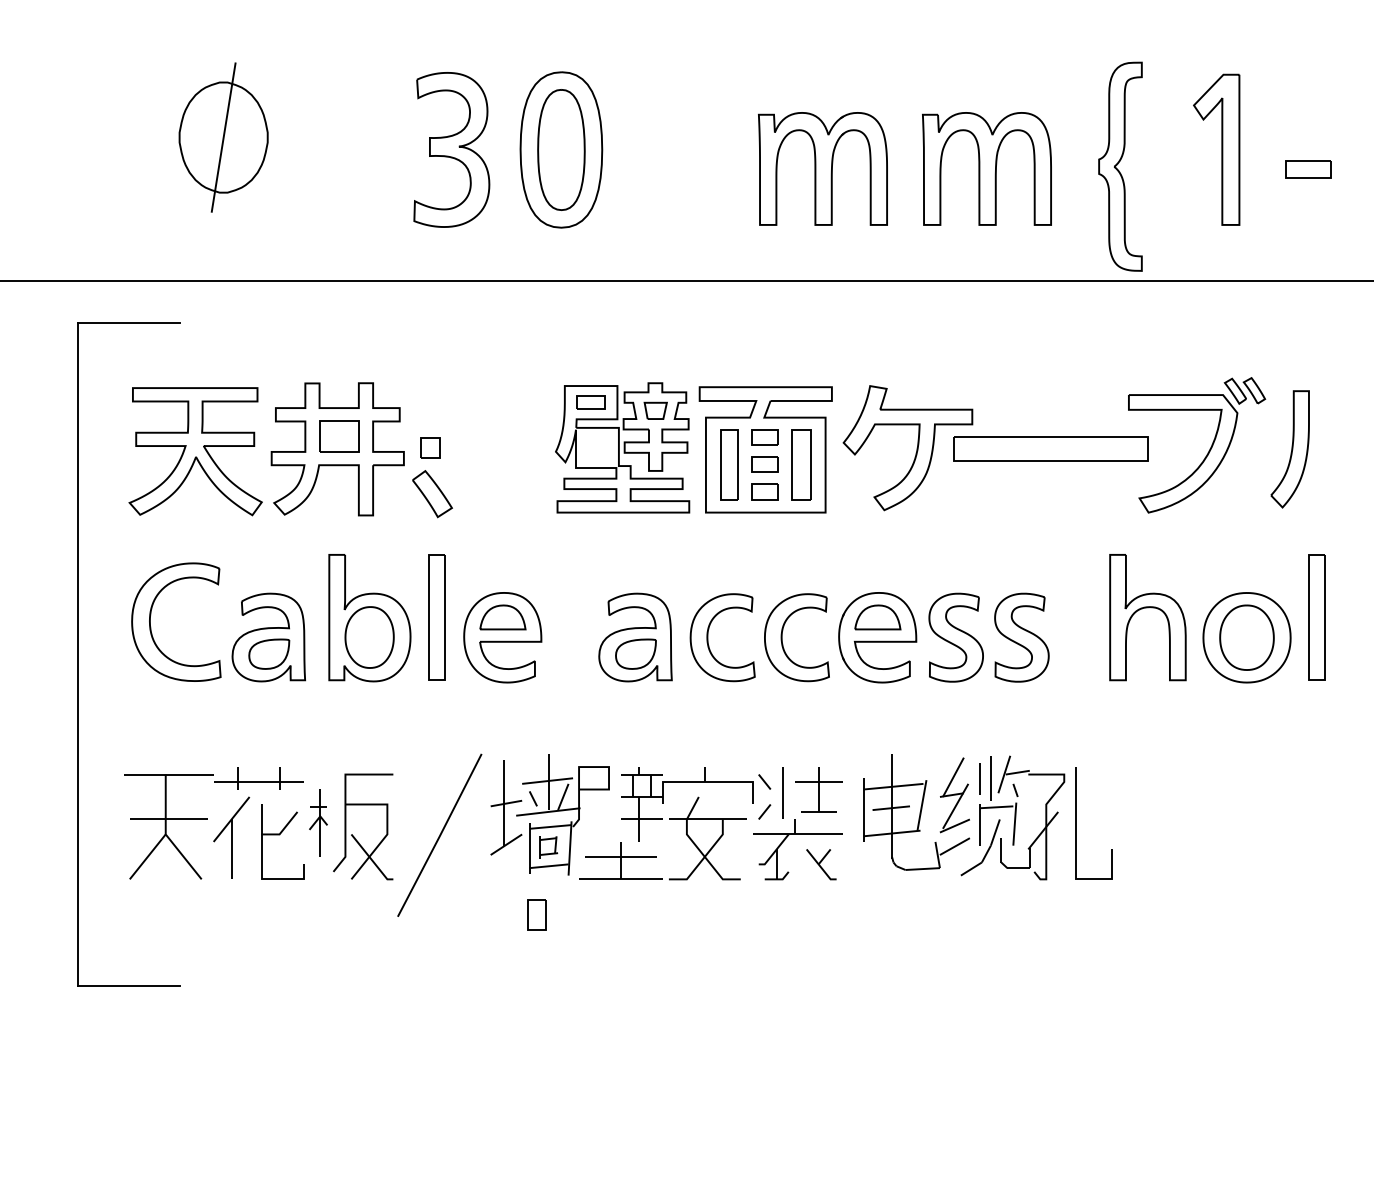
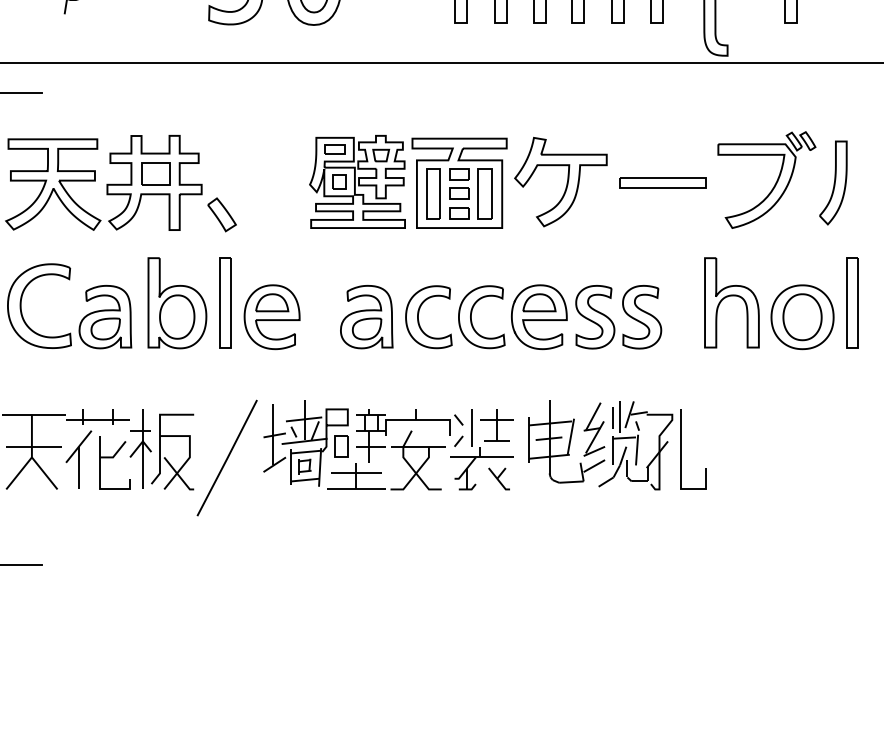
part: (430, 447) -> (339, 181), moved
part: (1051, 449) -> (663, 183), size x0.62
part: (318, 822) -> (140, 448), size x1.67
part: (536, 914) -> (341, 446), moved

